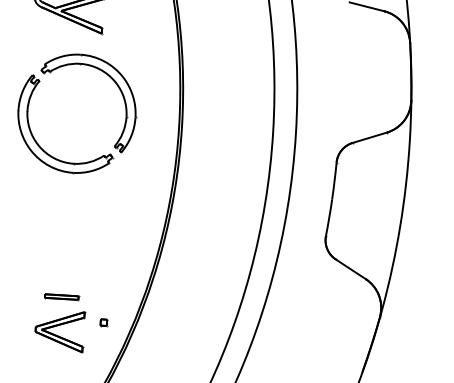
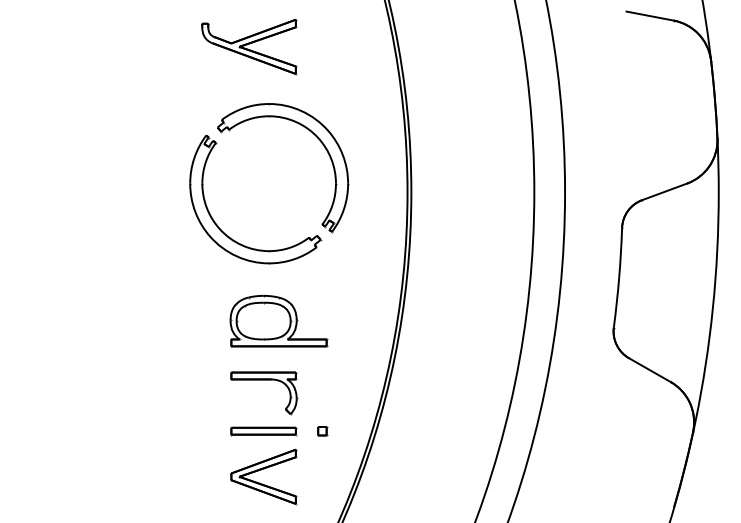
part: (77, 216) -> (278, 321), added
part: (64, 259) -> (264, 380), added
part: (61, 297) -> (263, 431), size x1.43
part: (103, 322) -> (322, 431), moved

